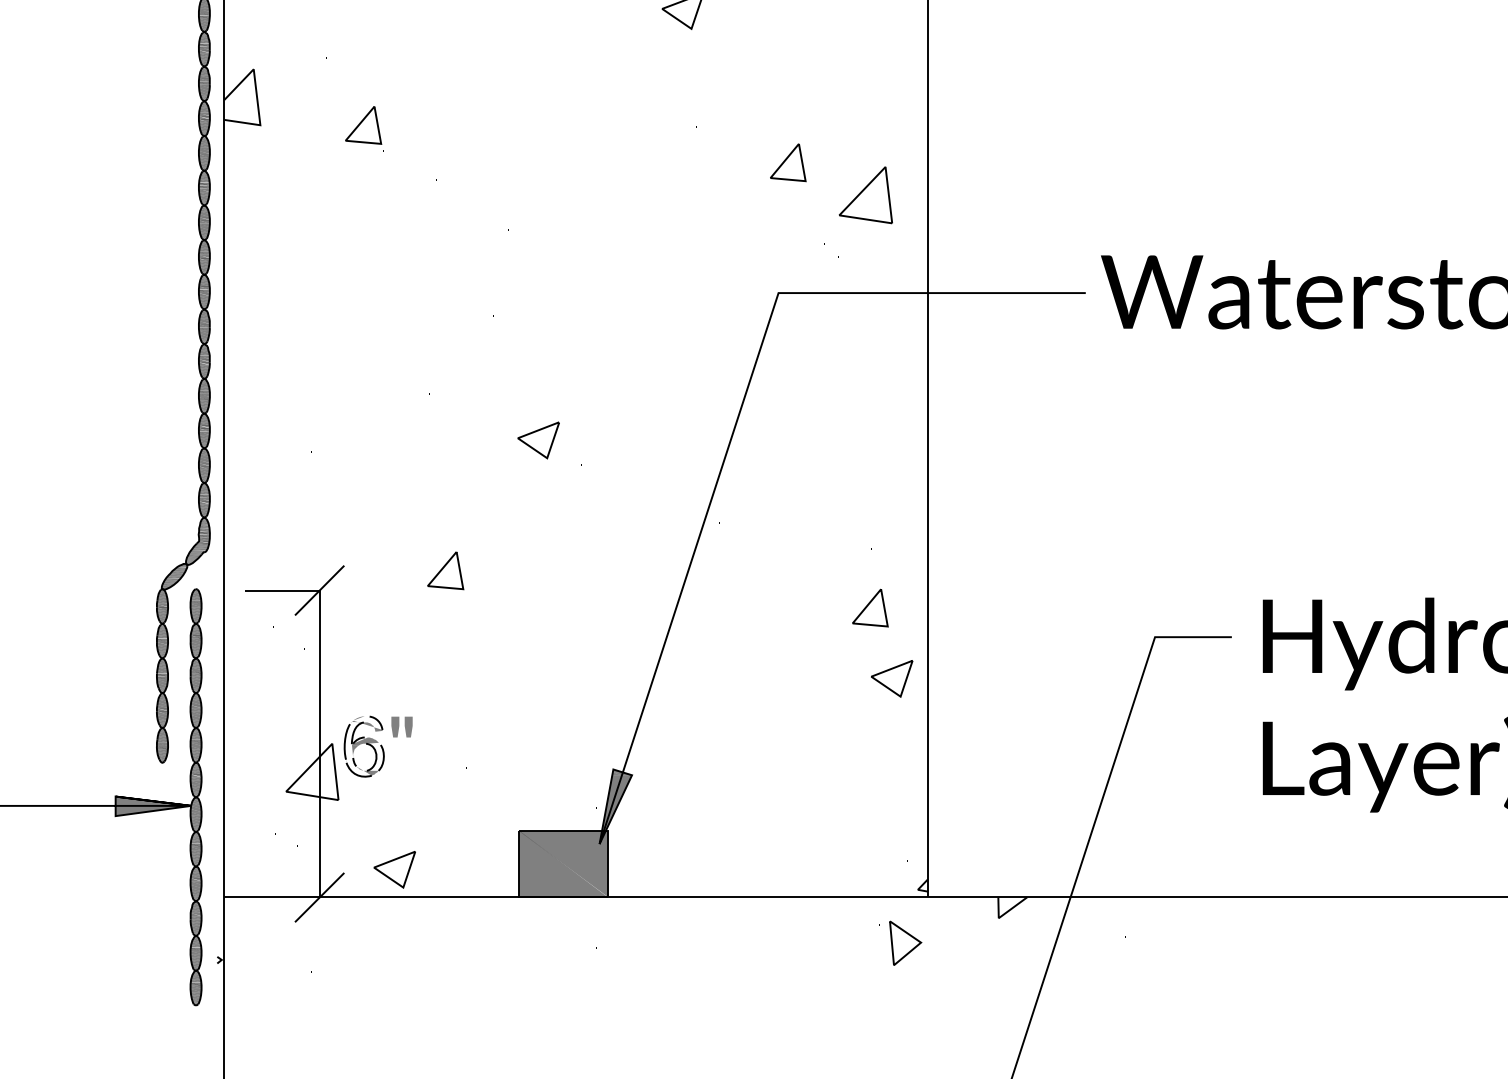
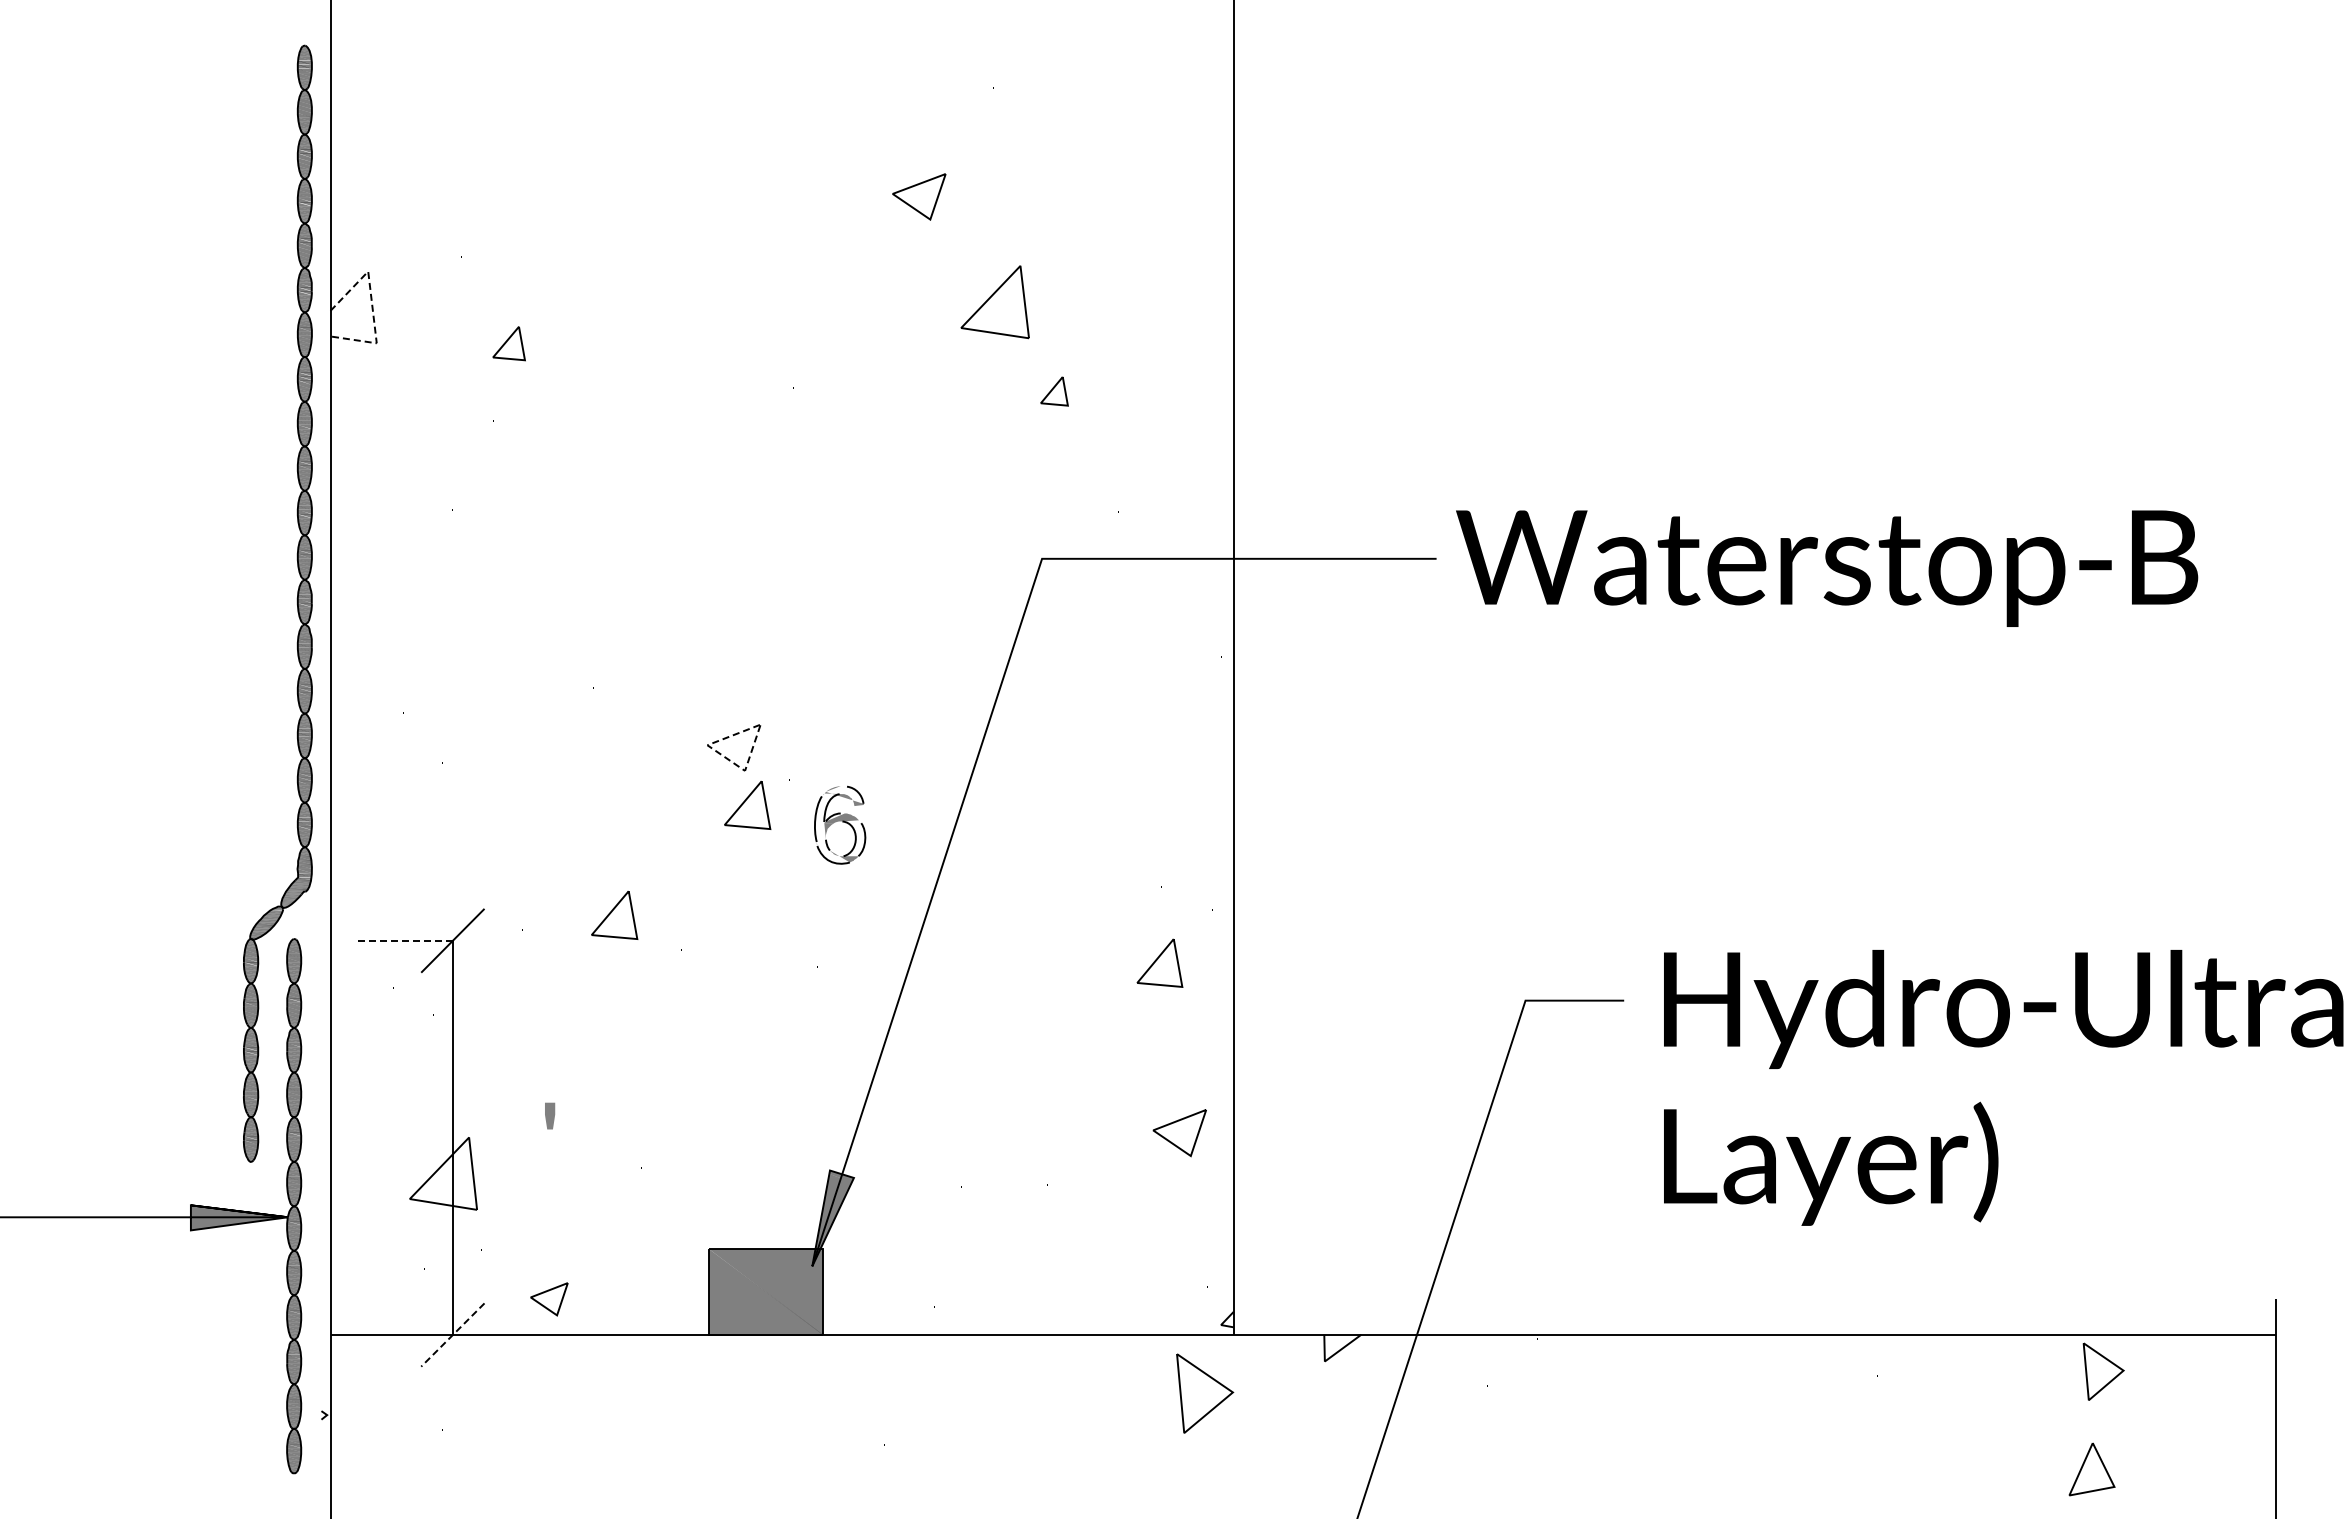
line: (257, 94) -> (372, 303), solid -> dashed
part: (362, 125) -> (508, 343), size x0.7
part: (788, 162) -> (1054, 391), size x0.6
part: (865, 195) -> (994, 302), moved
line: (529, 446) -> (722, 755), solid -> dashed
part: (549, 484) -> (747, 804), added
line: (282, 590) -> (404, 940), solid -> dashed
part: (891, 679) -> (1179, 1133), moved
fill: (408, 726) -> (567, 1115), removed
part: (364, 746) -> (840, 824), moved
part: (394, 869) -> (549, 1299), size x0.7
line: (319, 897) -> (452, 1335), solid -> dashed
part: (905, 943) -> (1205, 1393), size x1.4

